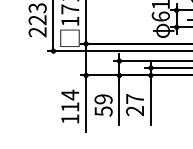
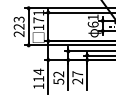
text: (104, 99) -> (59, 74), 59 -> 52

